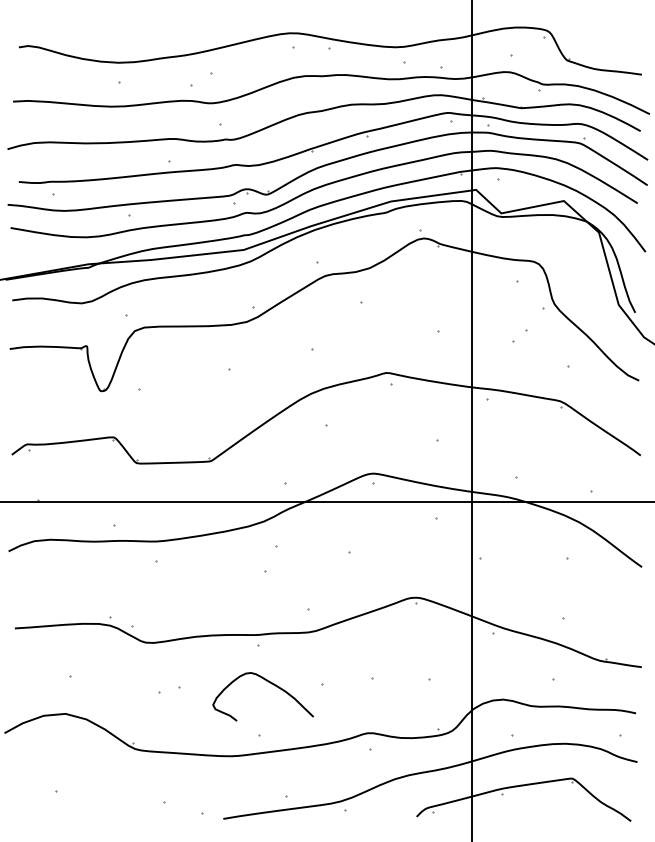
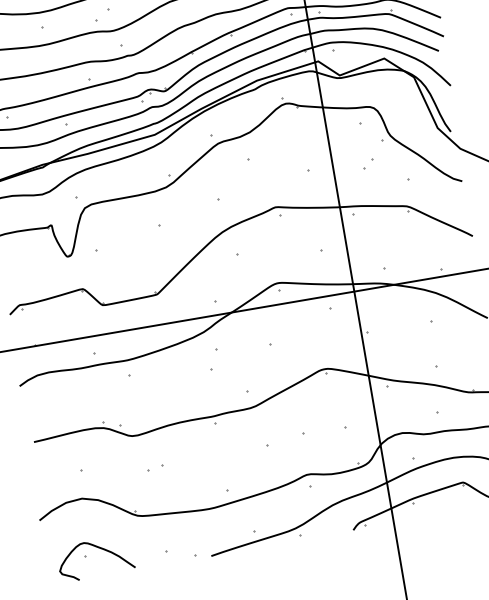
curve: (271, 684) -> (100, 548), moved

